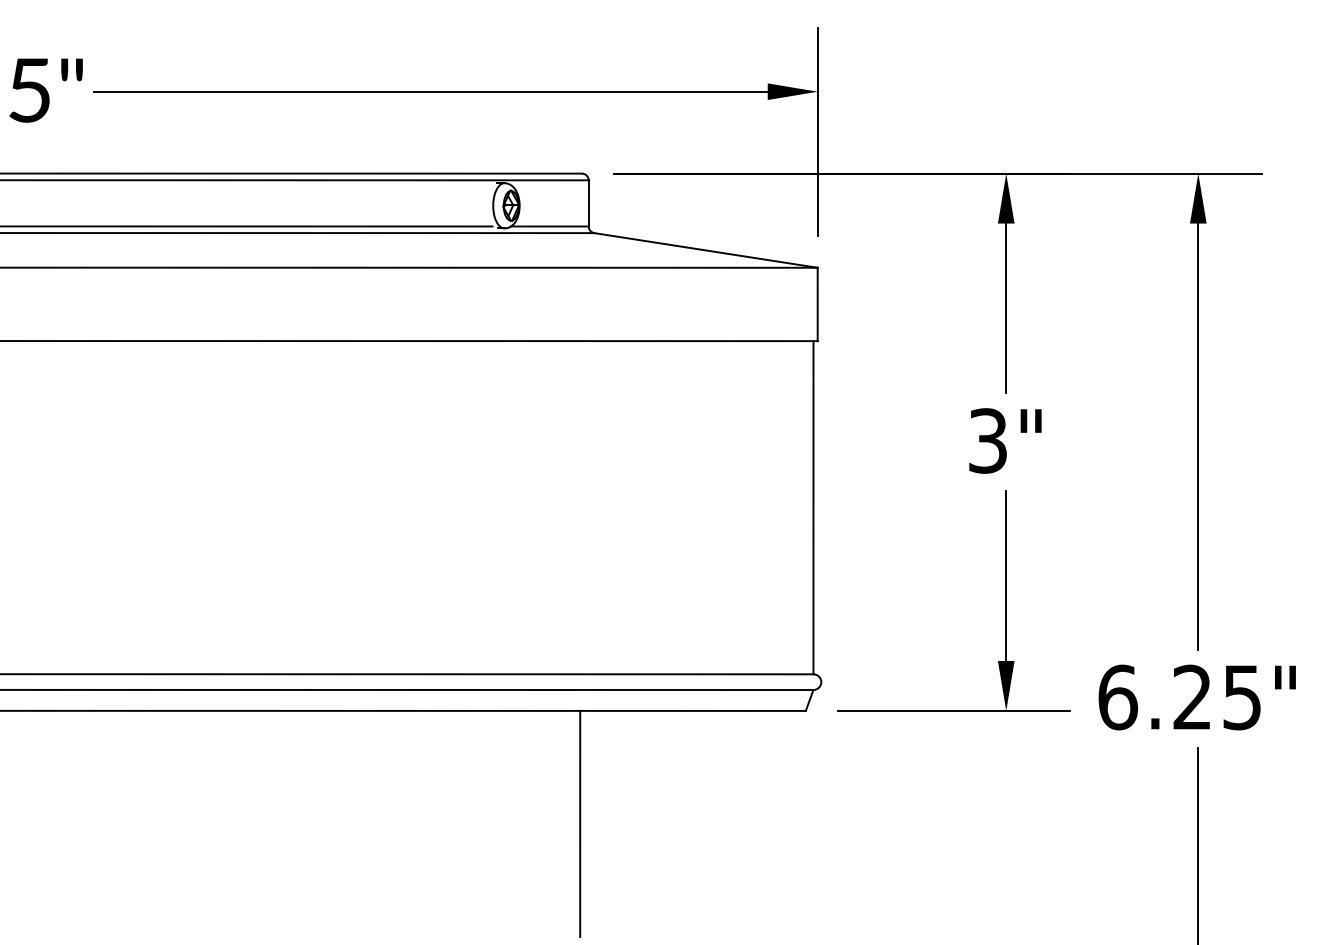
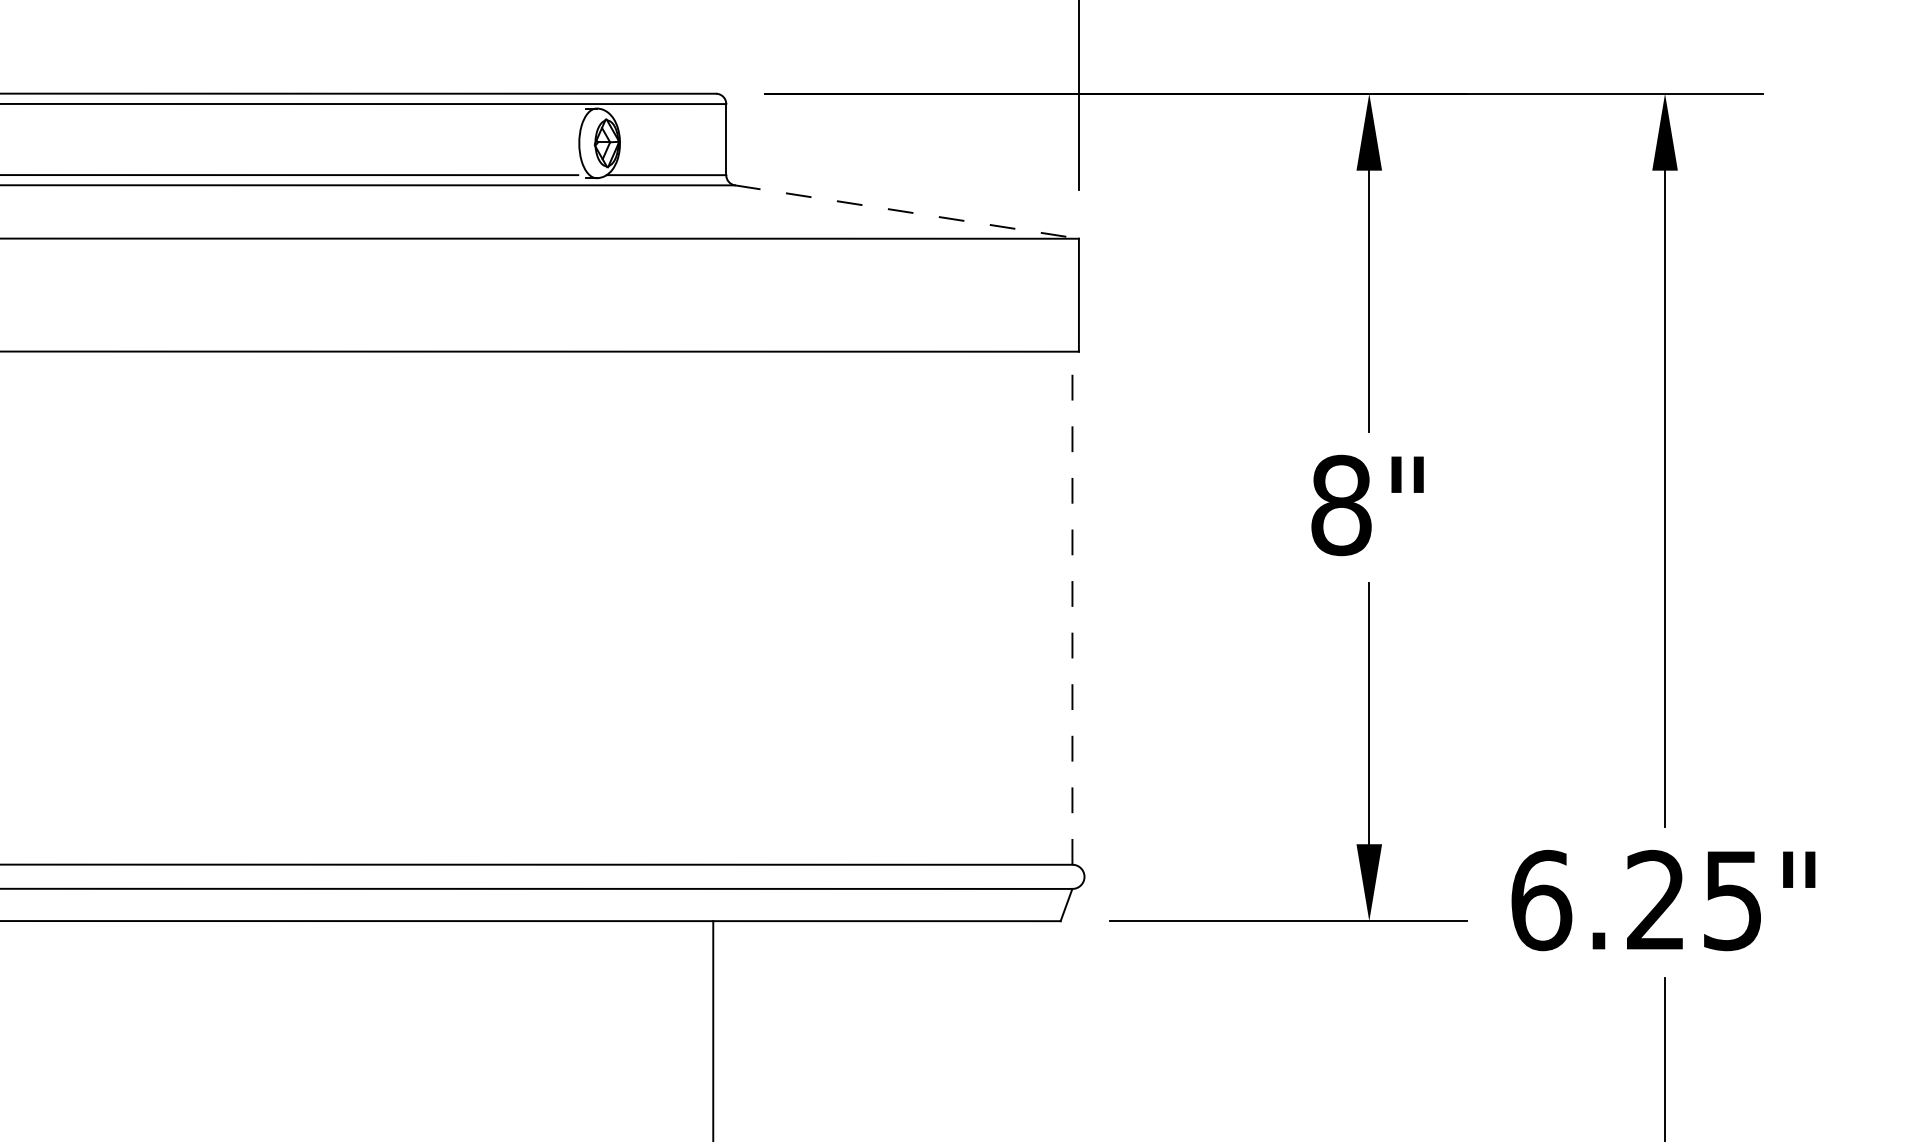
line: (706, 250) -> (907, 212), solid -> dashed
text: (987, 440) -> (1340, 504), 3" -> 8"
line: (813, 507) -> (1072, 607), solid -> dashed

